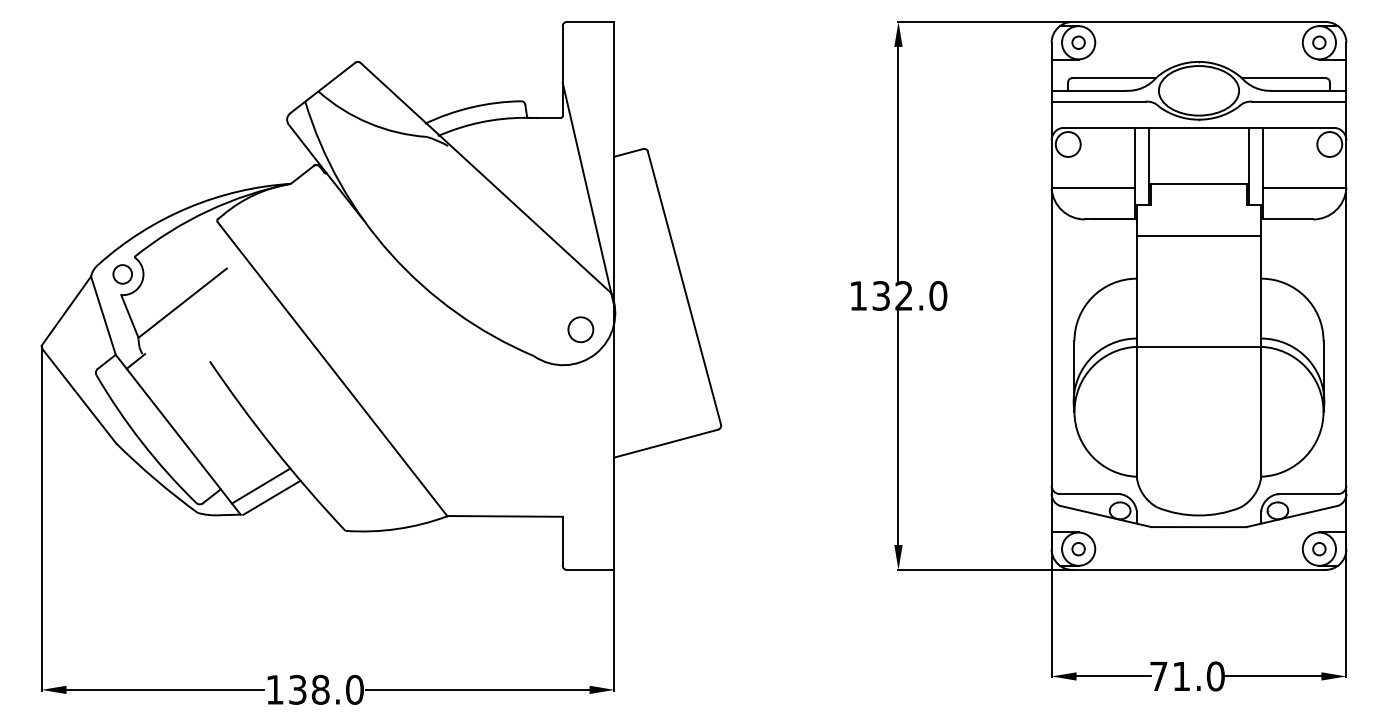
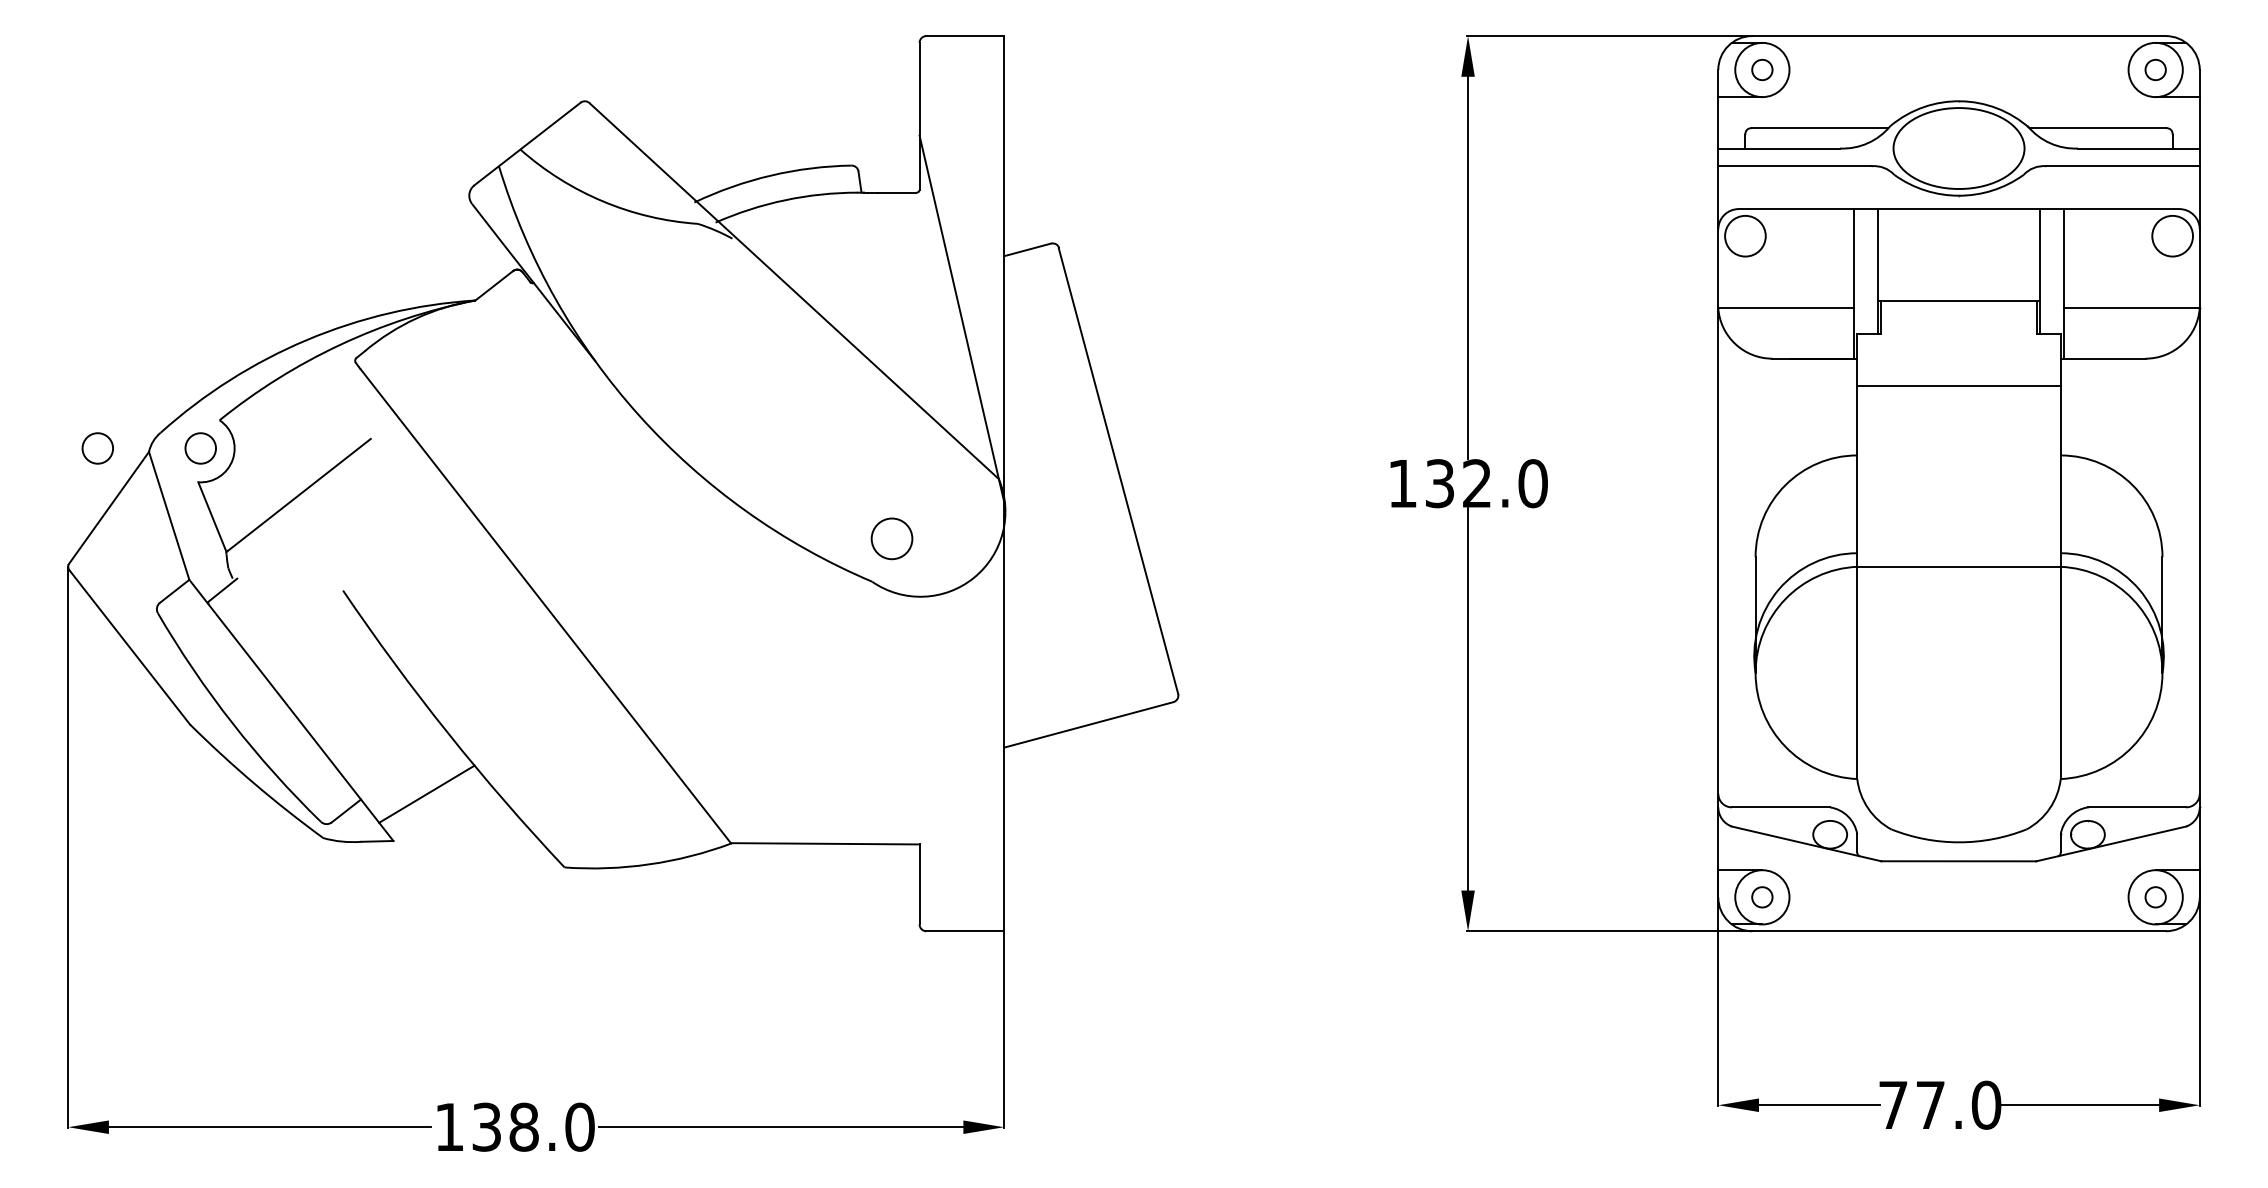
circle: (59, 274) -> (97, 448), added
circle: (580, 329) -> (891, 538), moved
line: (271, 497) -> (443, 812), removed
text: (1181, 676) -> (1930, 1105), 71.0 -> 77.0

